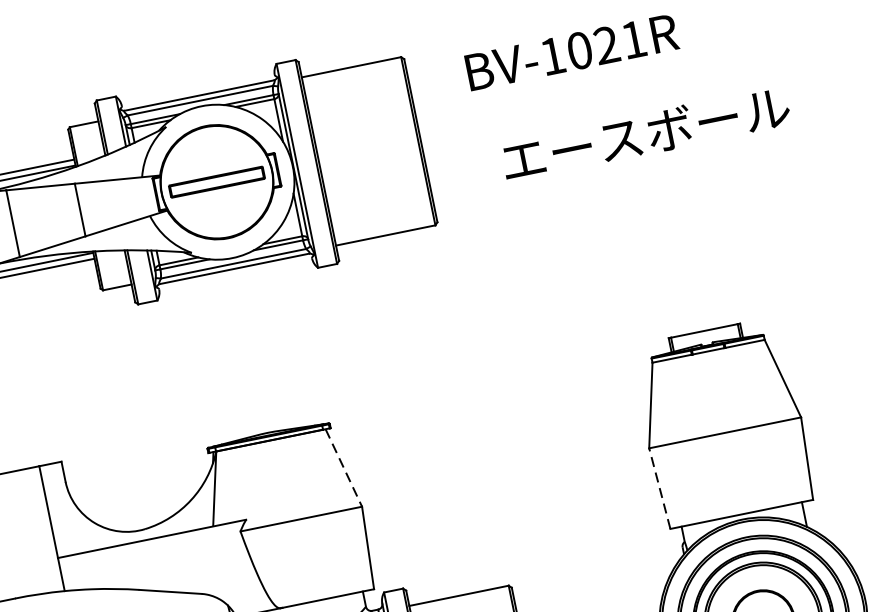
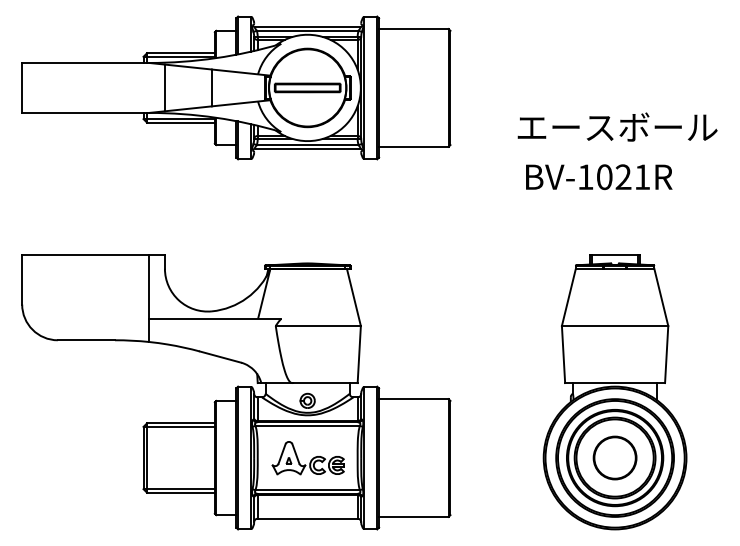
text: (572, 52) -> (599, 177), moved
text: (645, 133) -> (617, 126), moved
line: (344, 467) -> (354, 297), dashed -> solid
line: (659, 488) -> (563, 354), dashed -> solid

